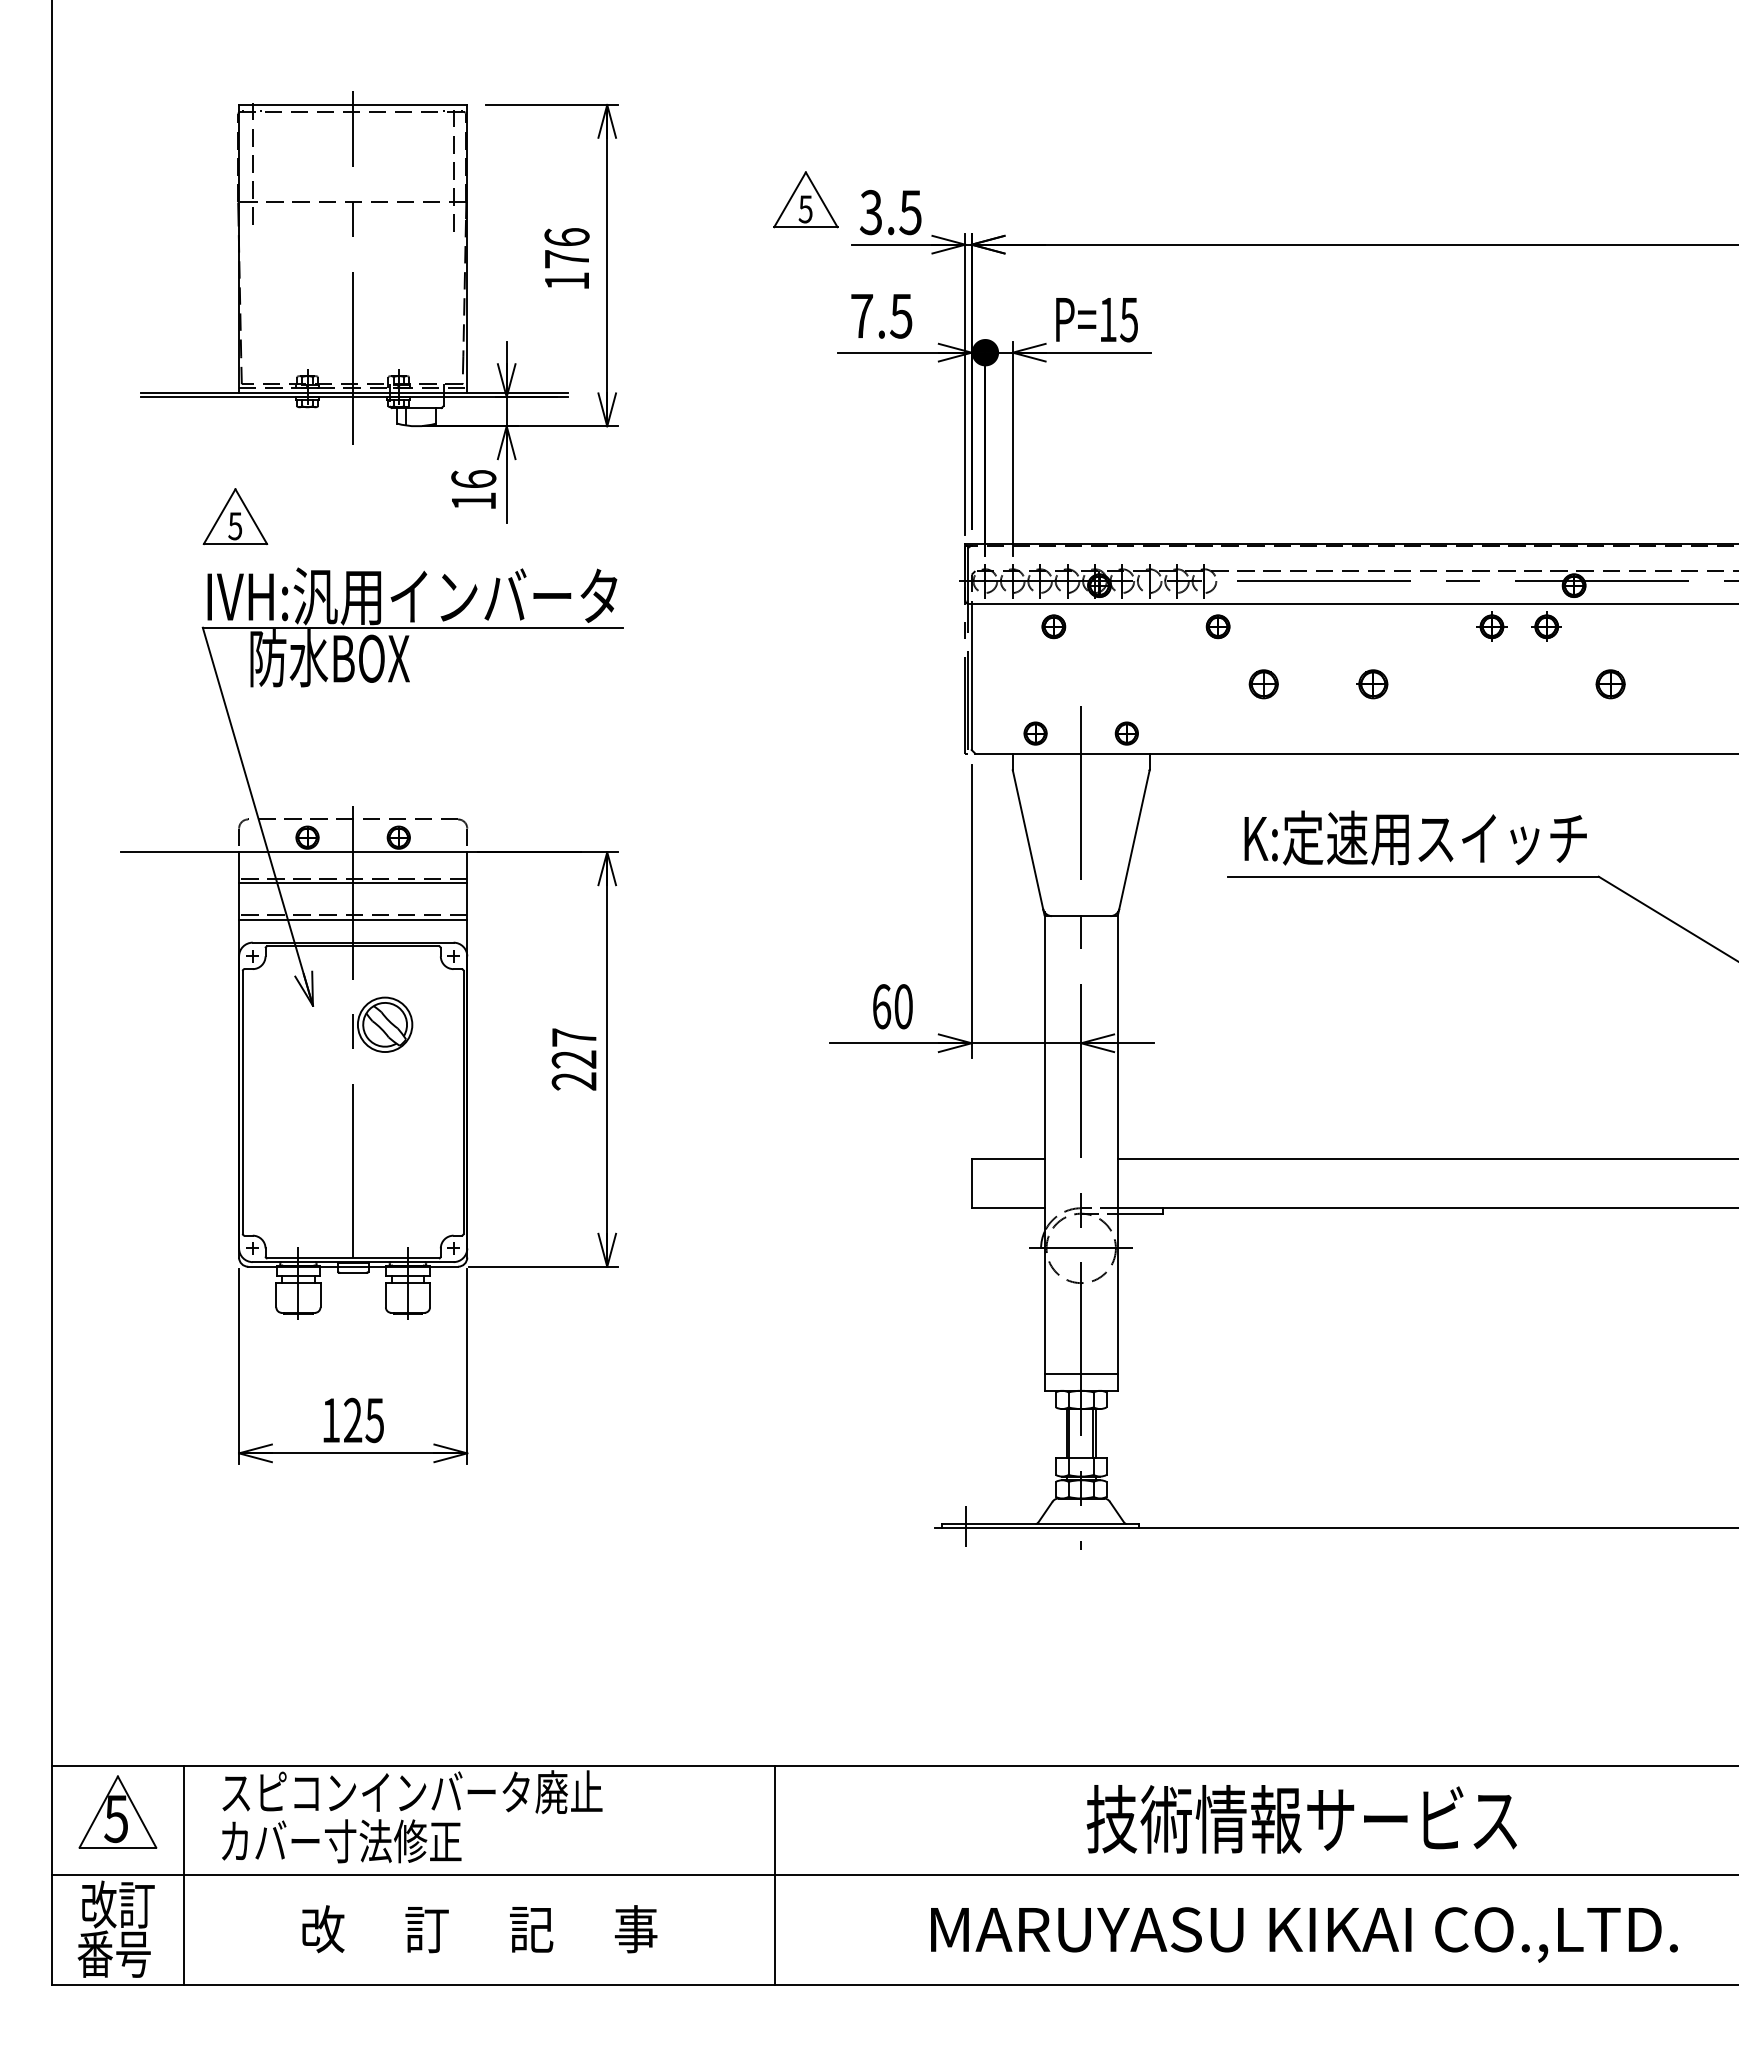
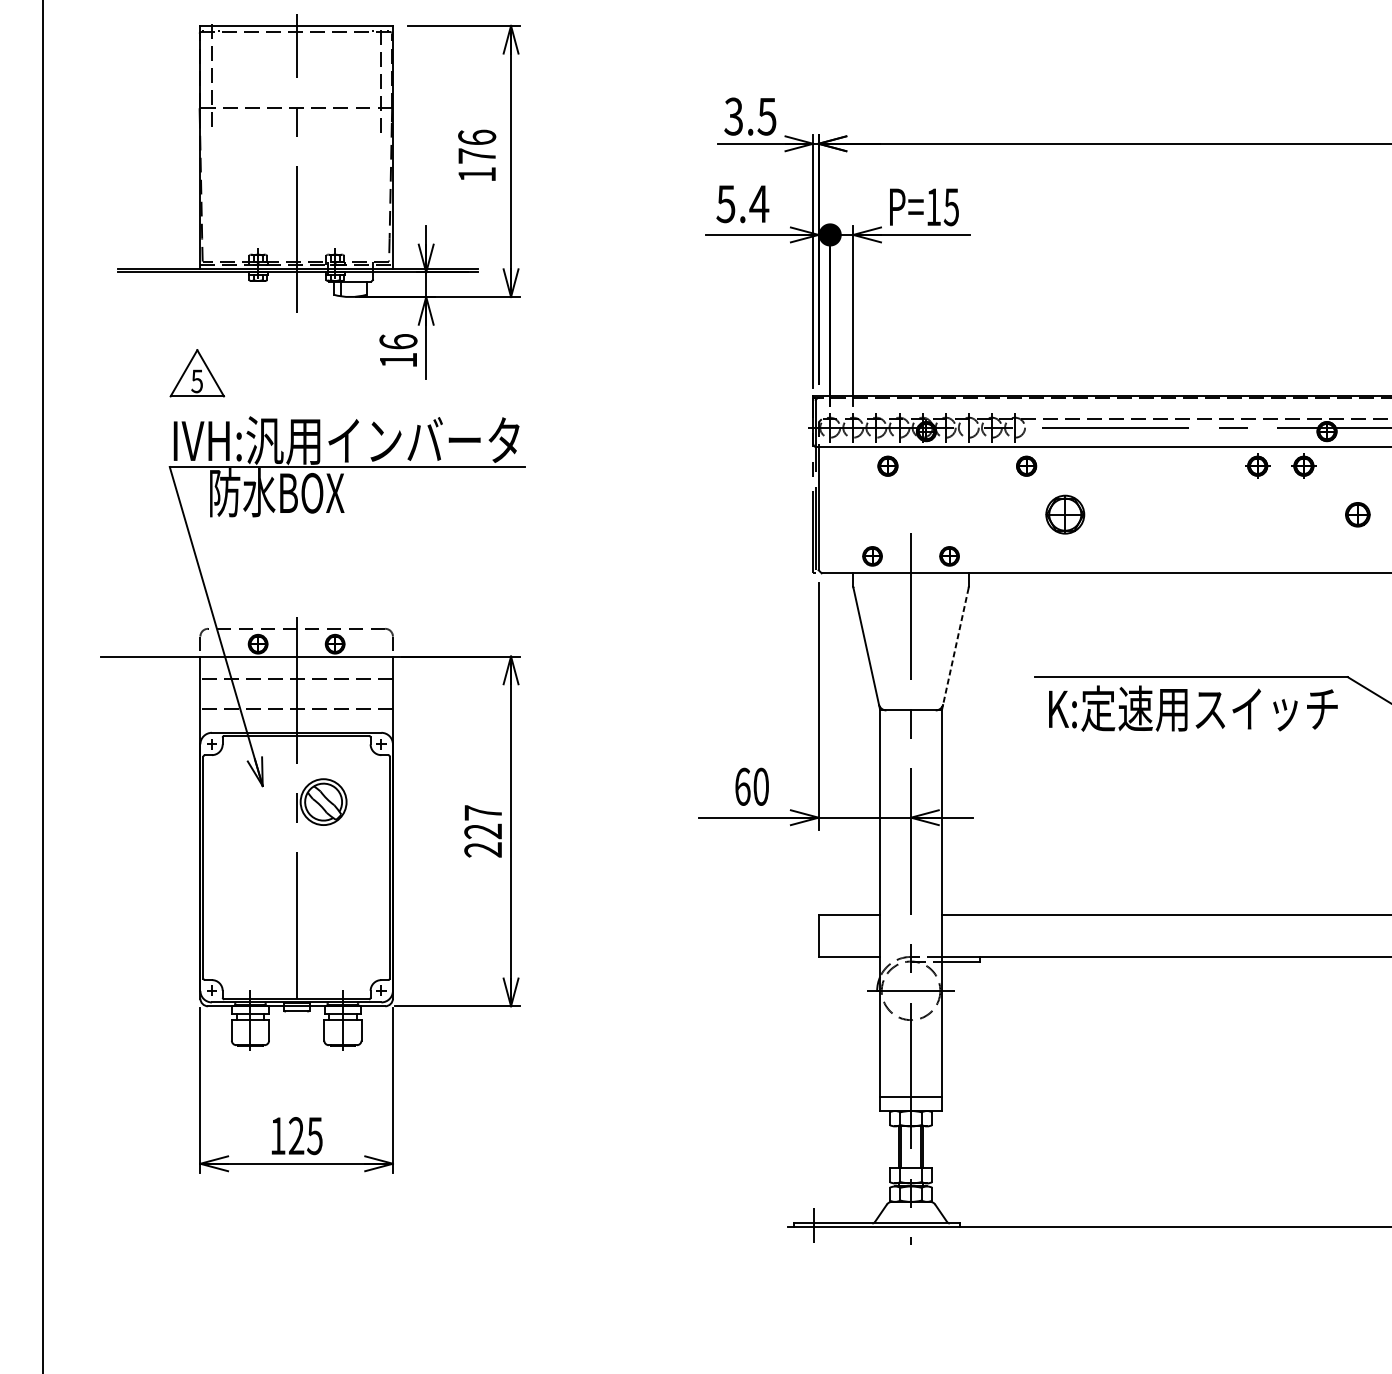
part: (805, 199) -> (678, 105), removed
text: (881, 316) -> (742, 204), 7.5 -> 5.4
part: (1263, 684) -> (1064, 514), size x1.6
part: (1372, 684) -> (1156, 514), removed
text: (1415, 837) -> (1193, 708), moved
line: (1134, 840) -> (956, 646), solid -> dashed
line: (353, 883) -> (296, 682), removed
line: (353, 919) -> (296, 713), removed

